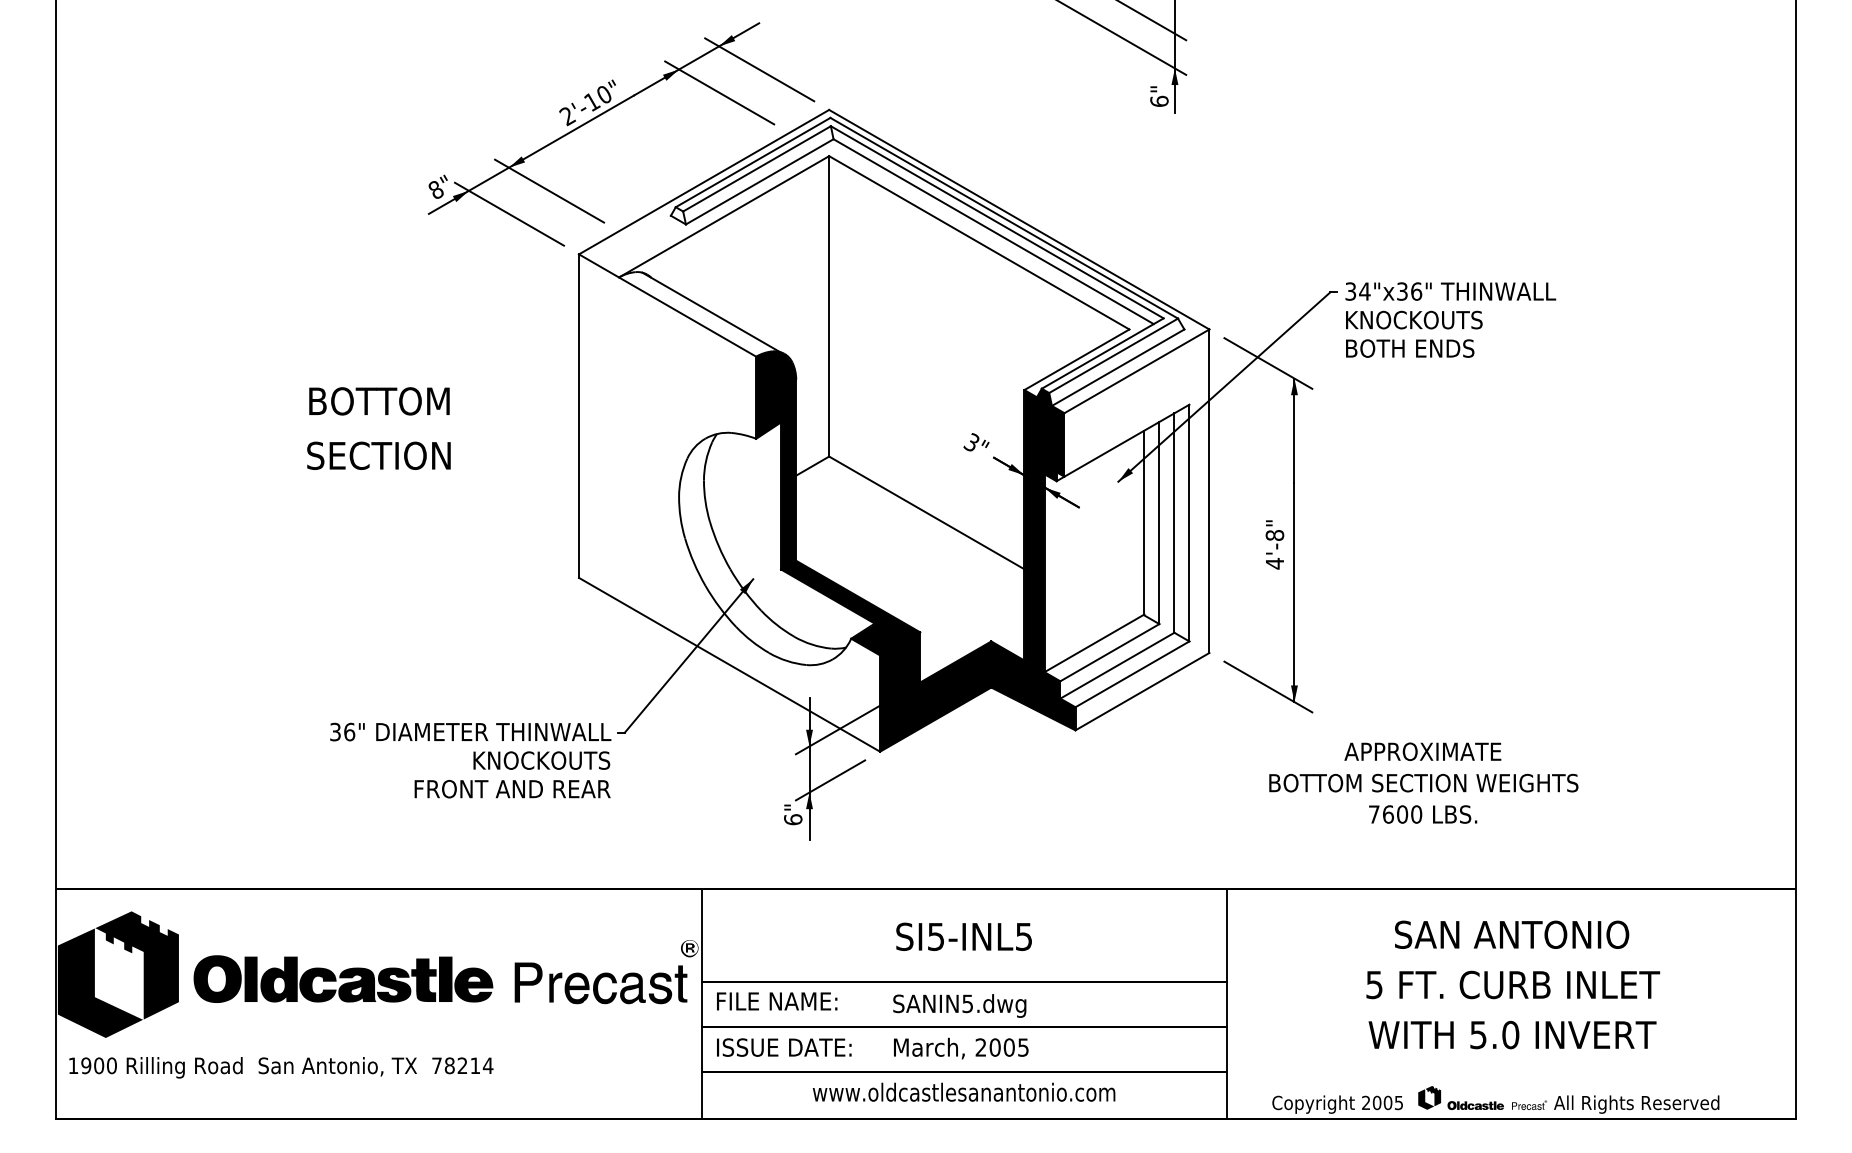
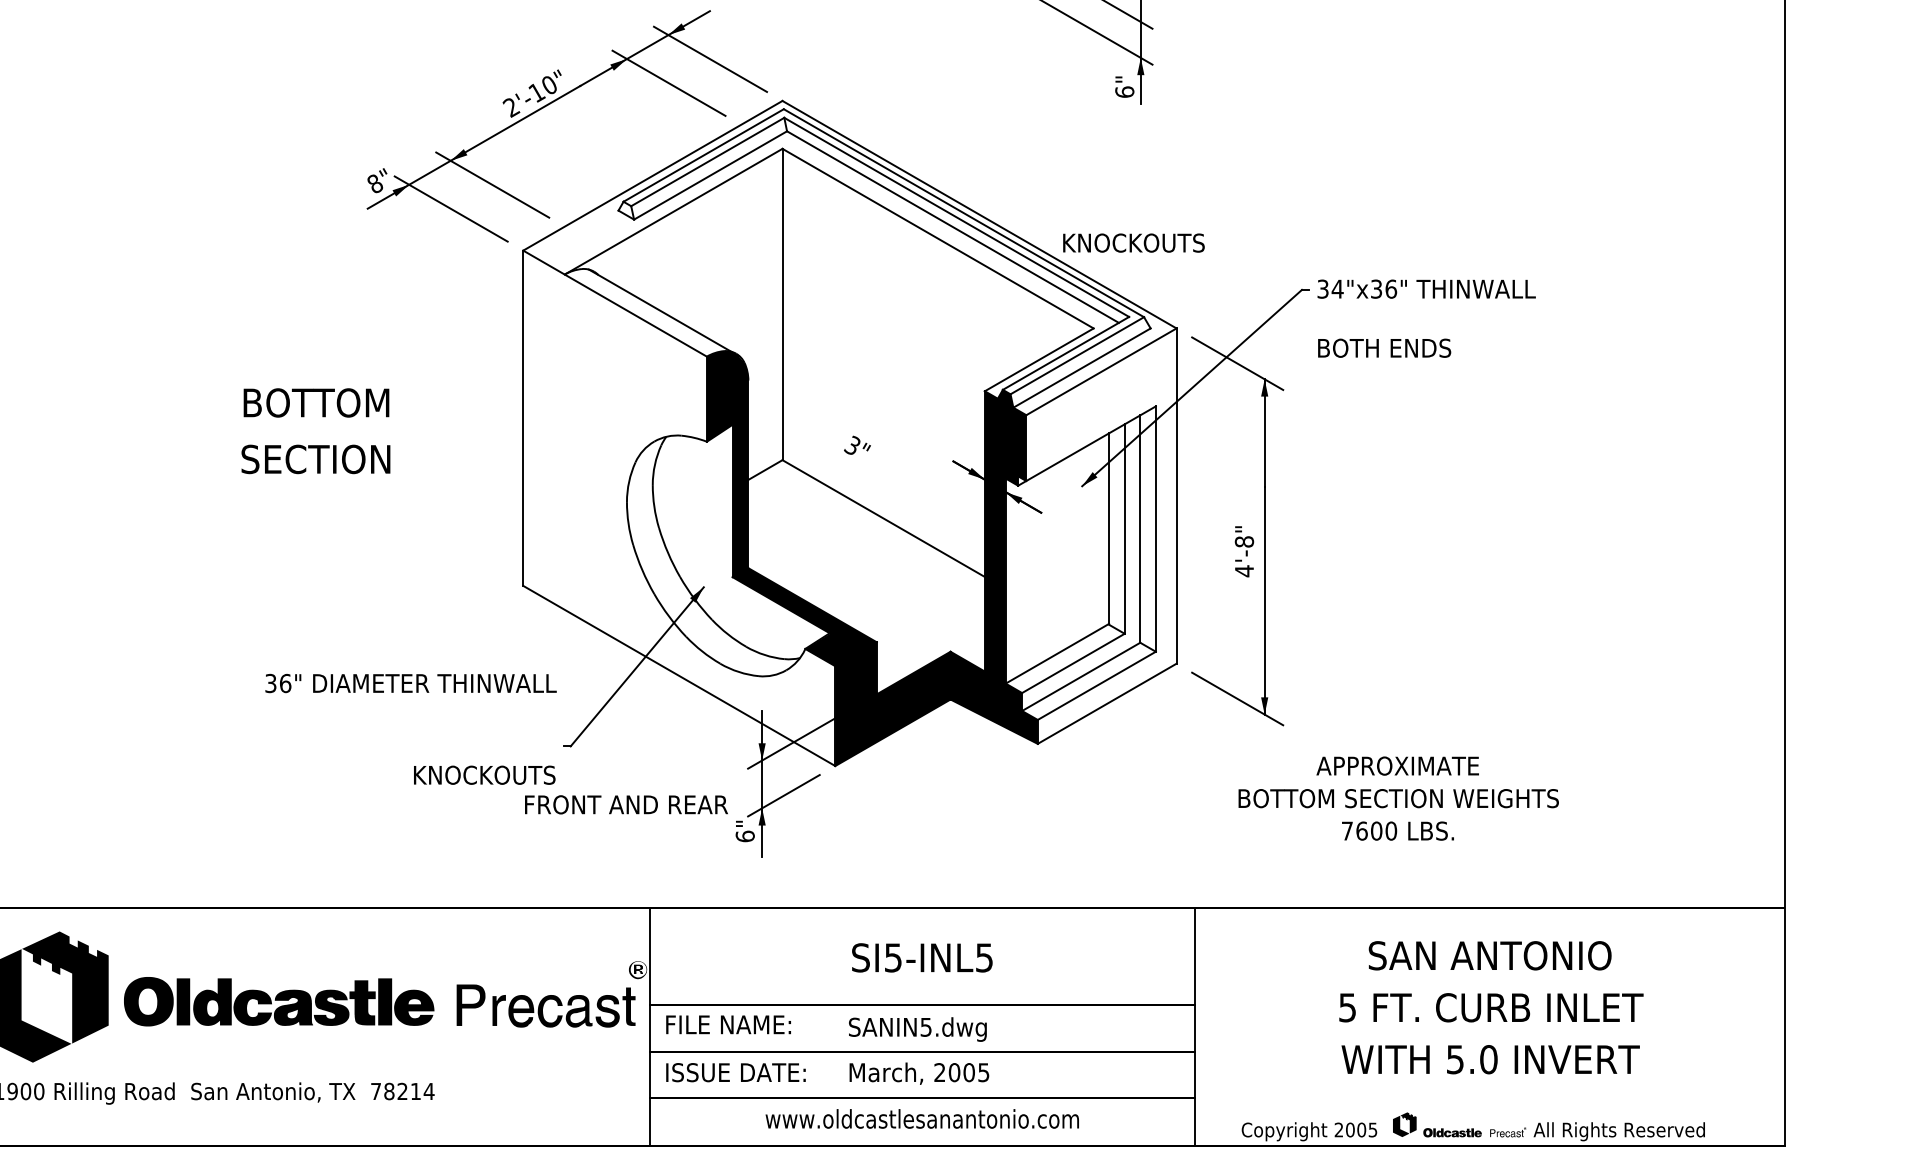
text: (1414, 319) -> (1134, 242), moved
text: (976, 442) -> (857, 445), moved
text: (470, 731) -> (410, 682), moved
text: (512, 788) -> (626, 804), moved

